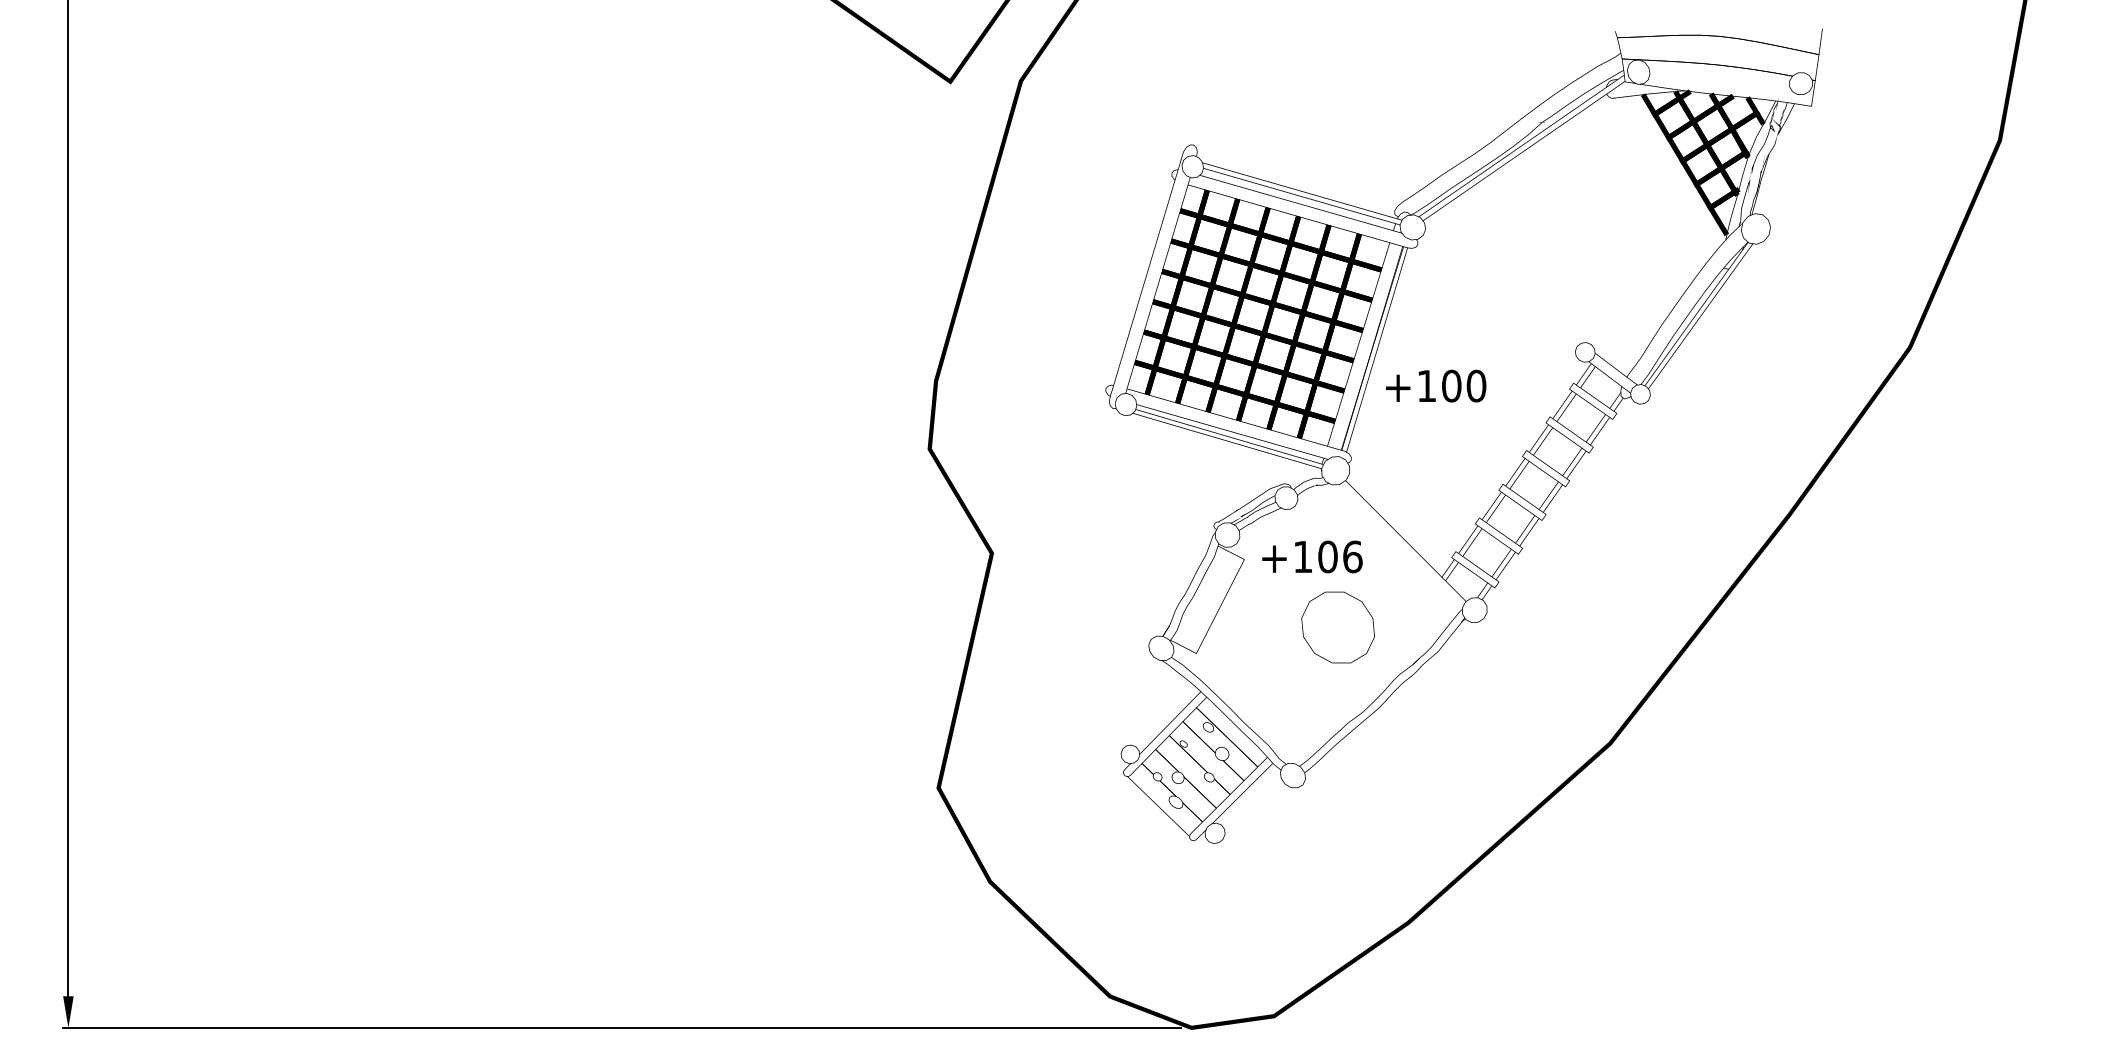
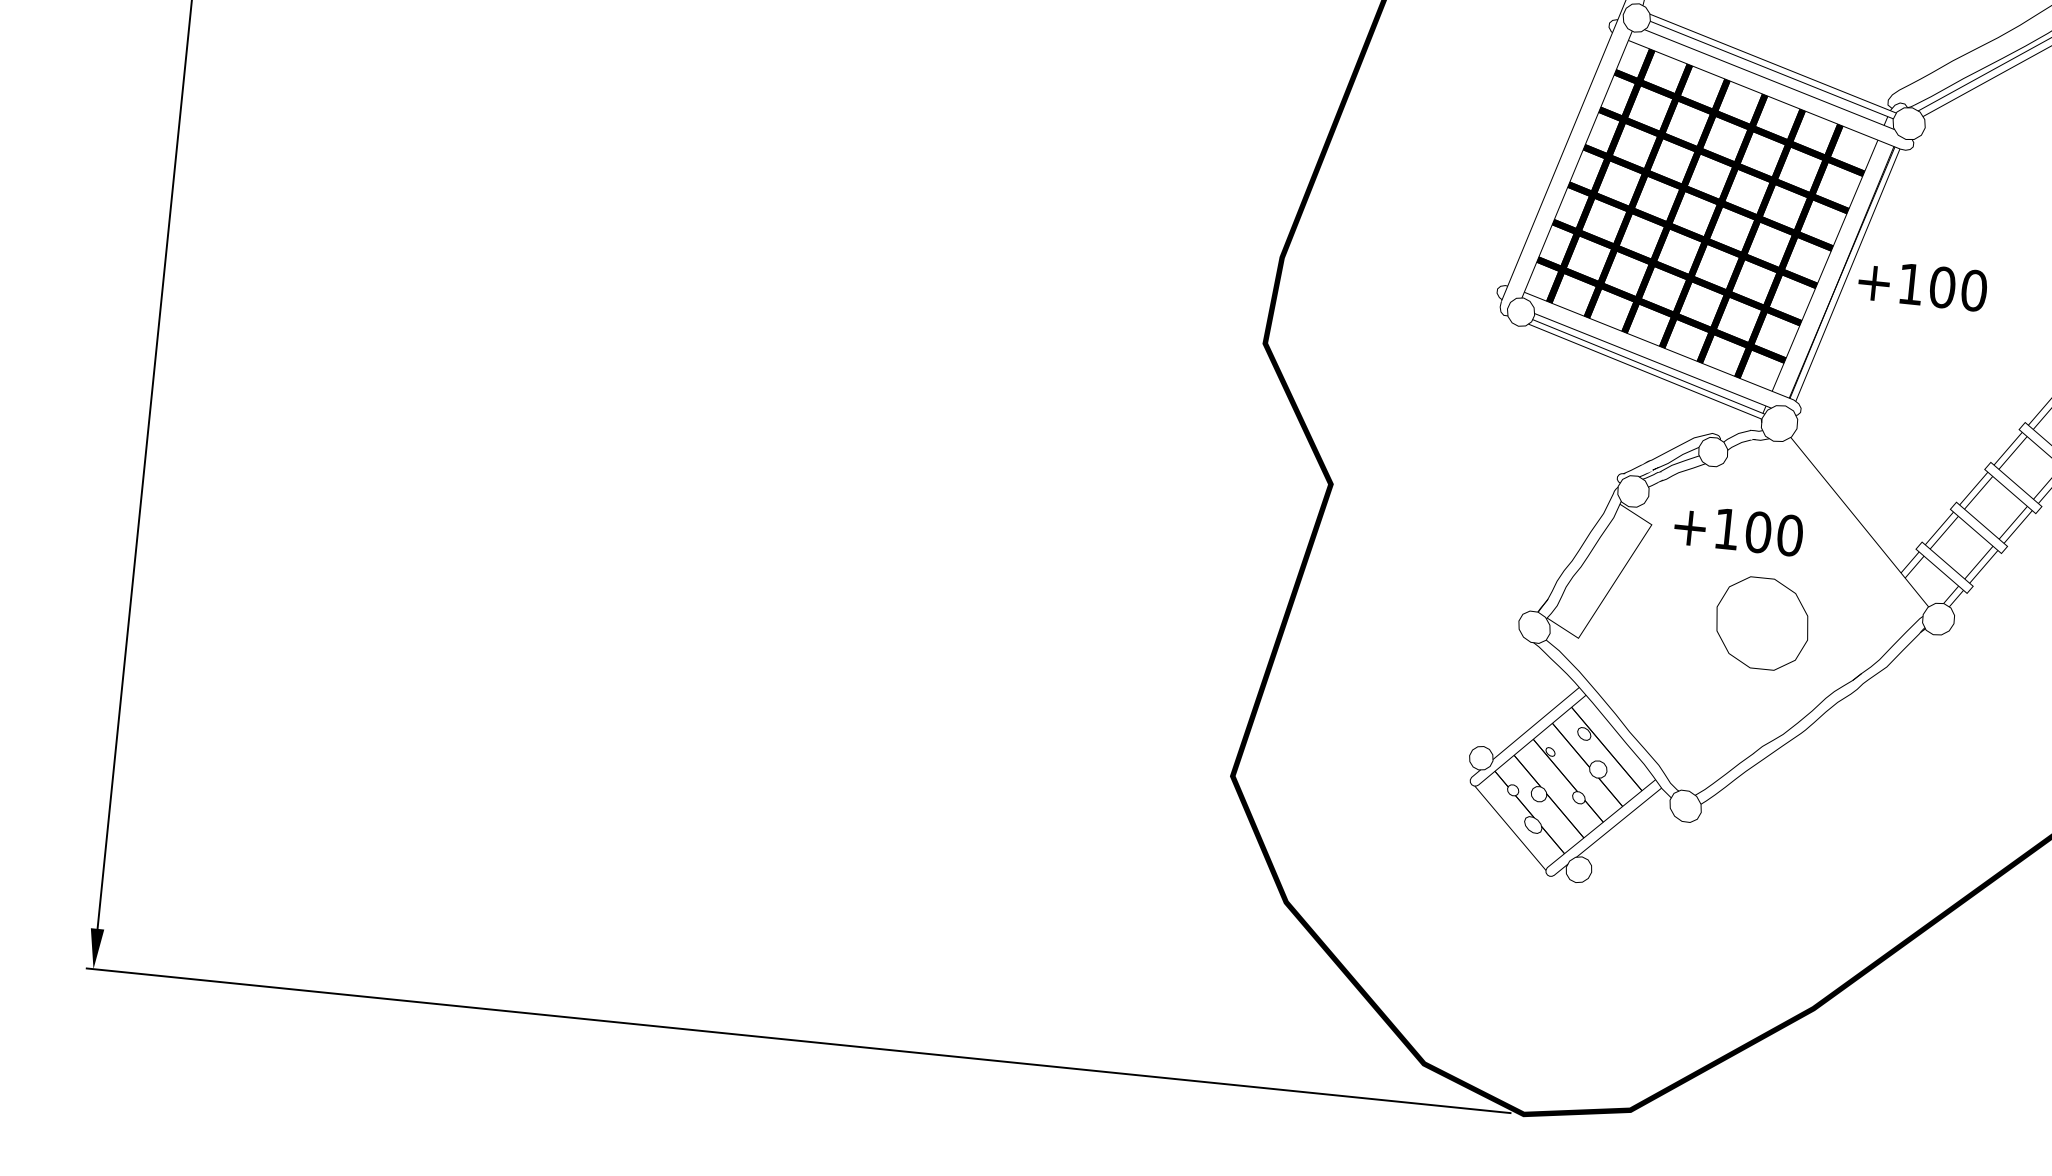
text: (1436, 385) -> (1923, 284), moved
text: (1352, 556) -> (1789, 534), +106 -> +100

